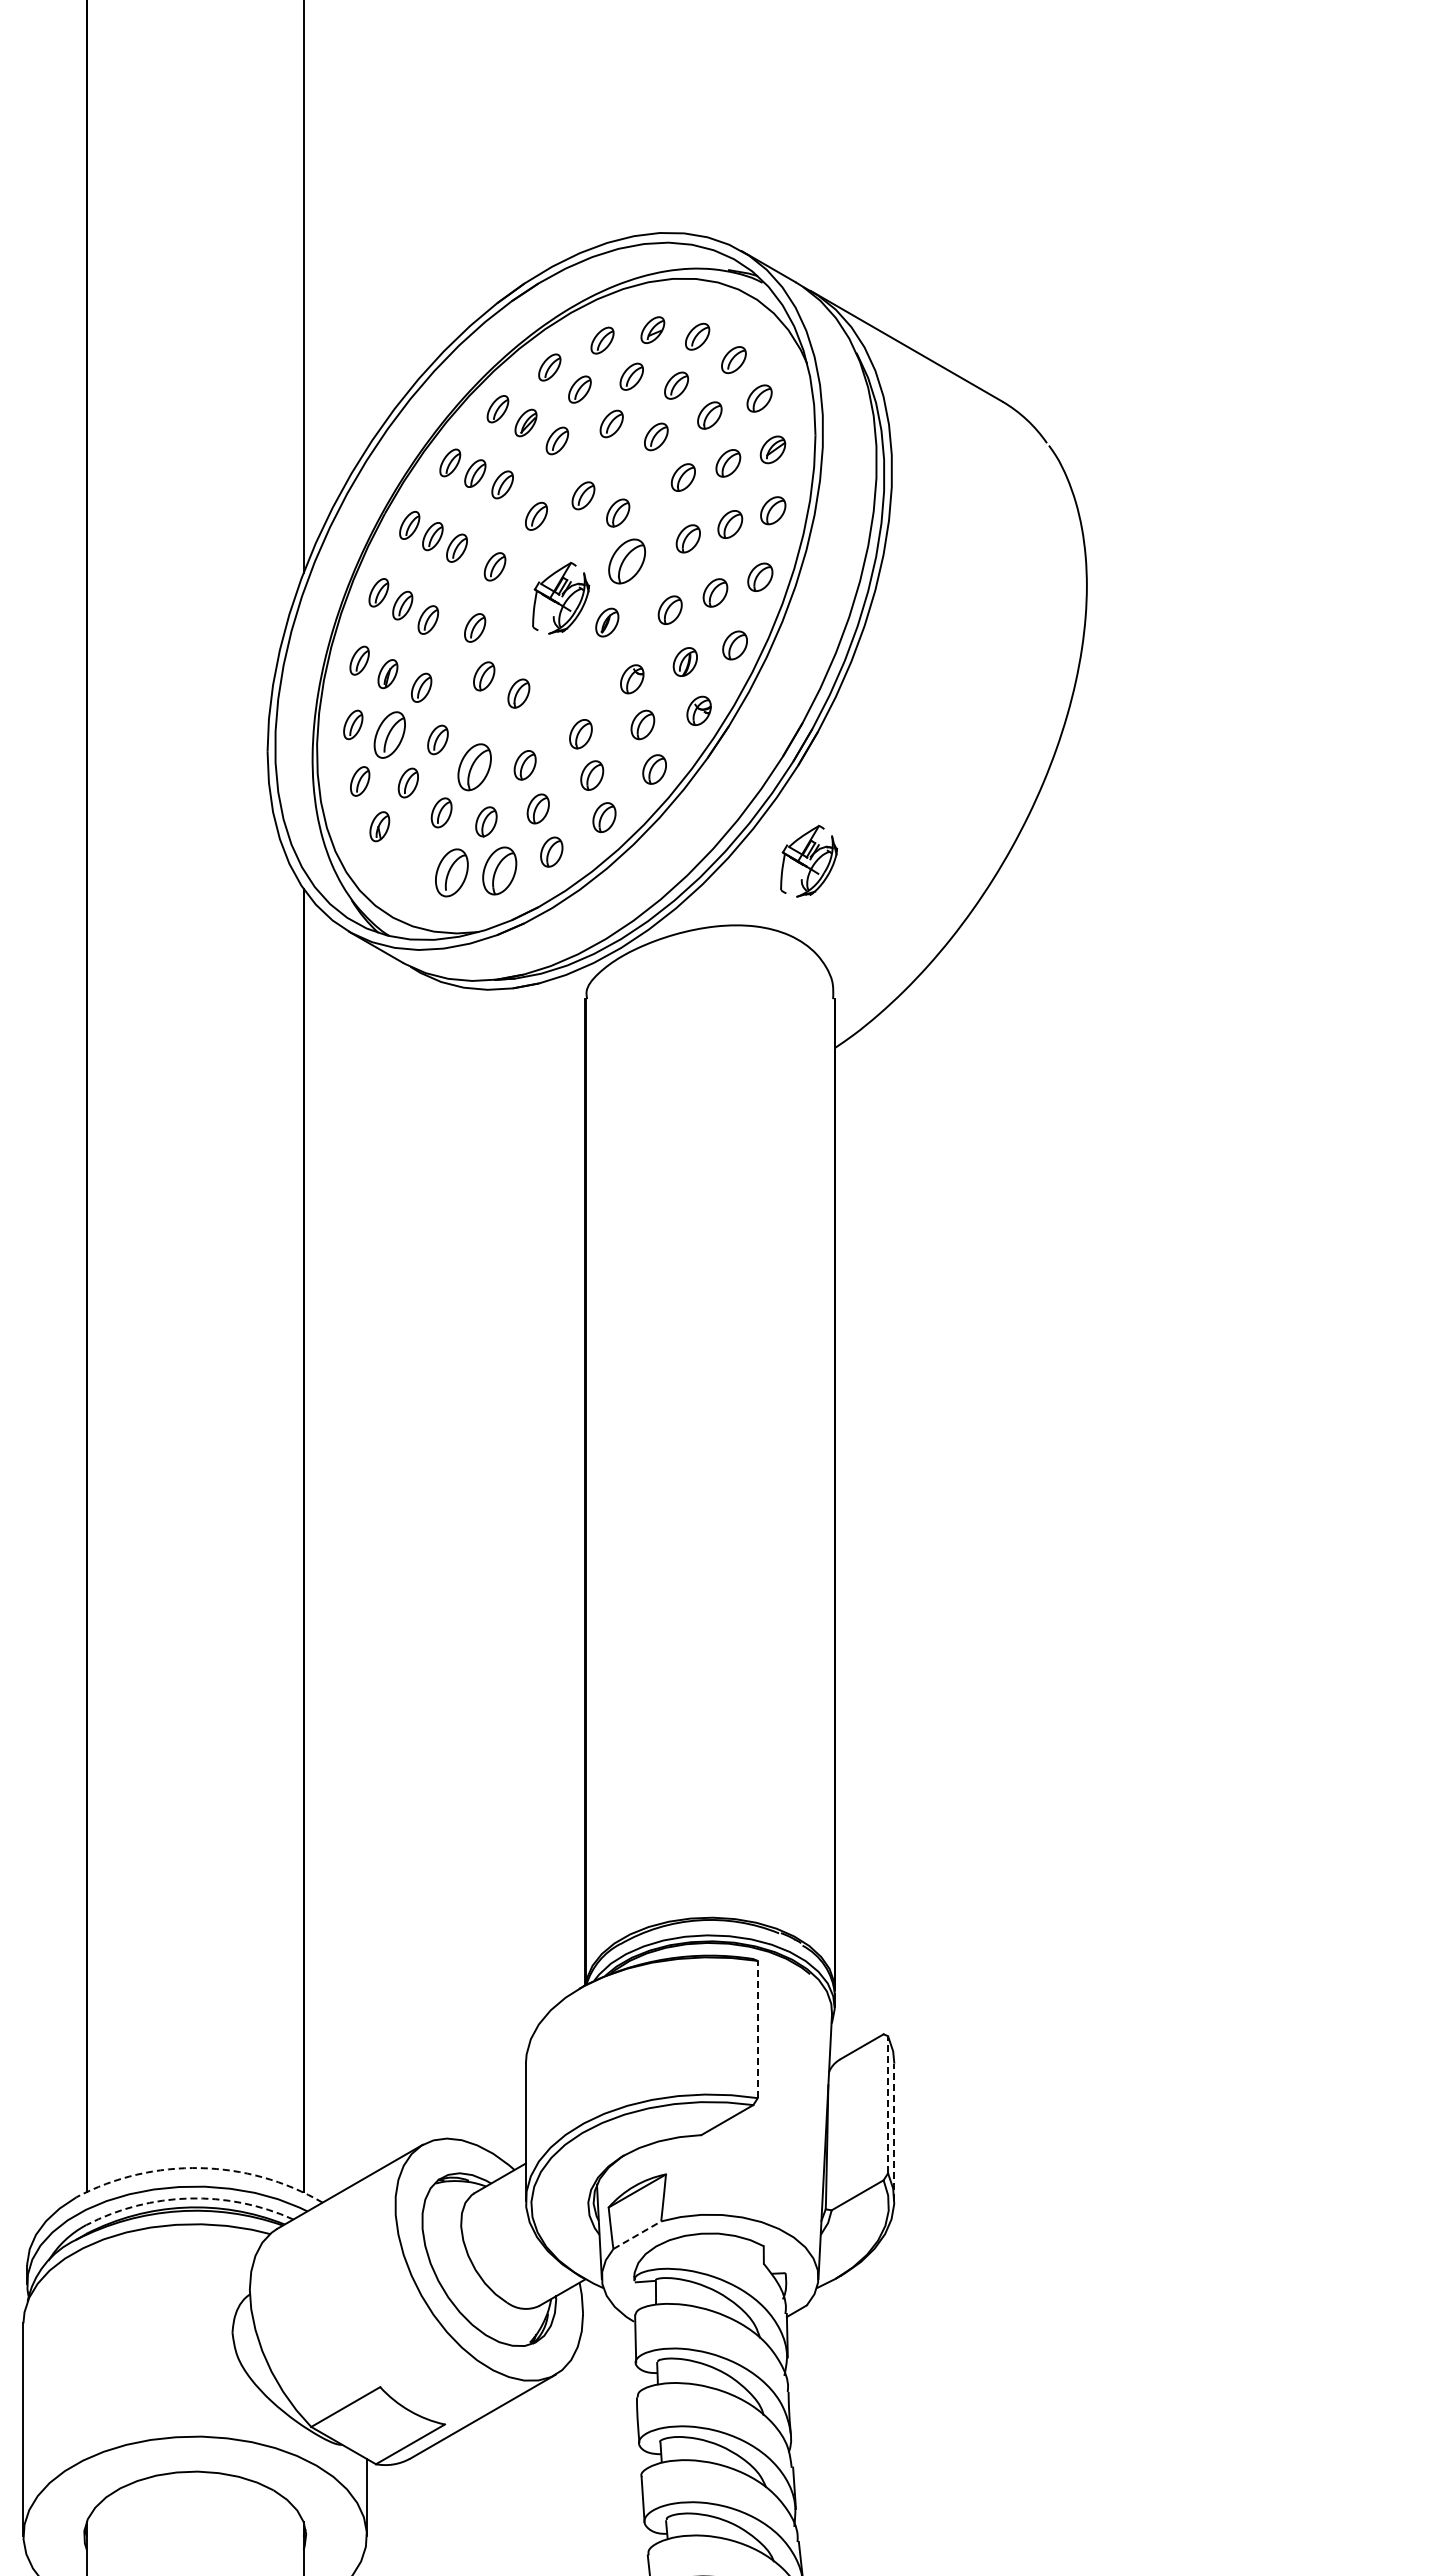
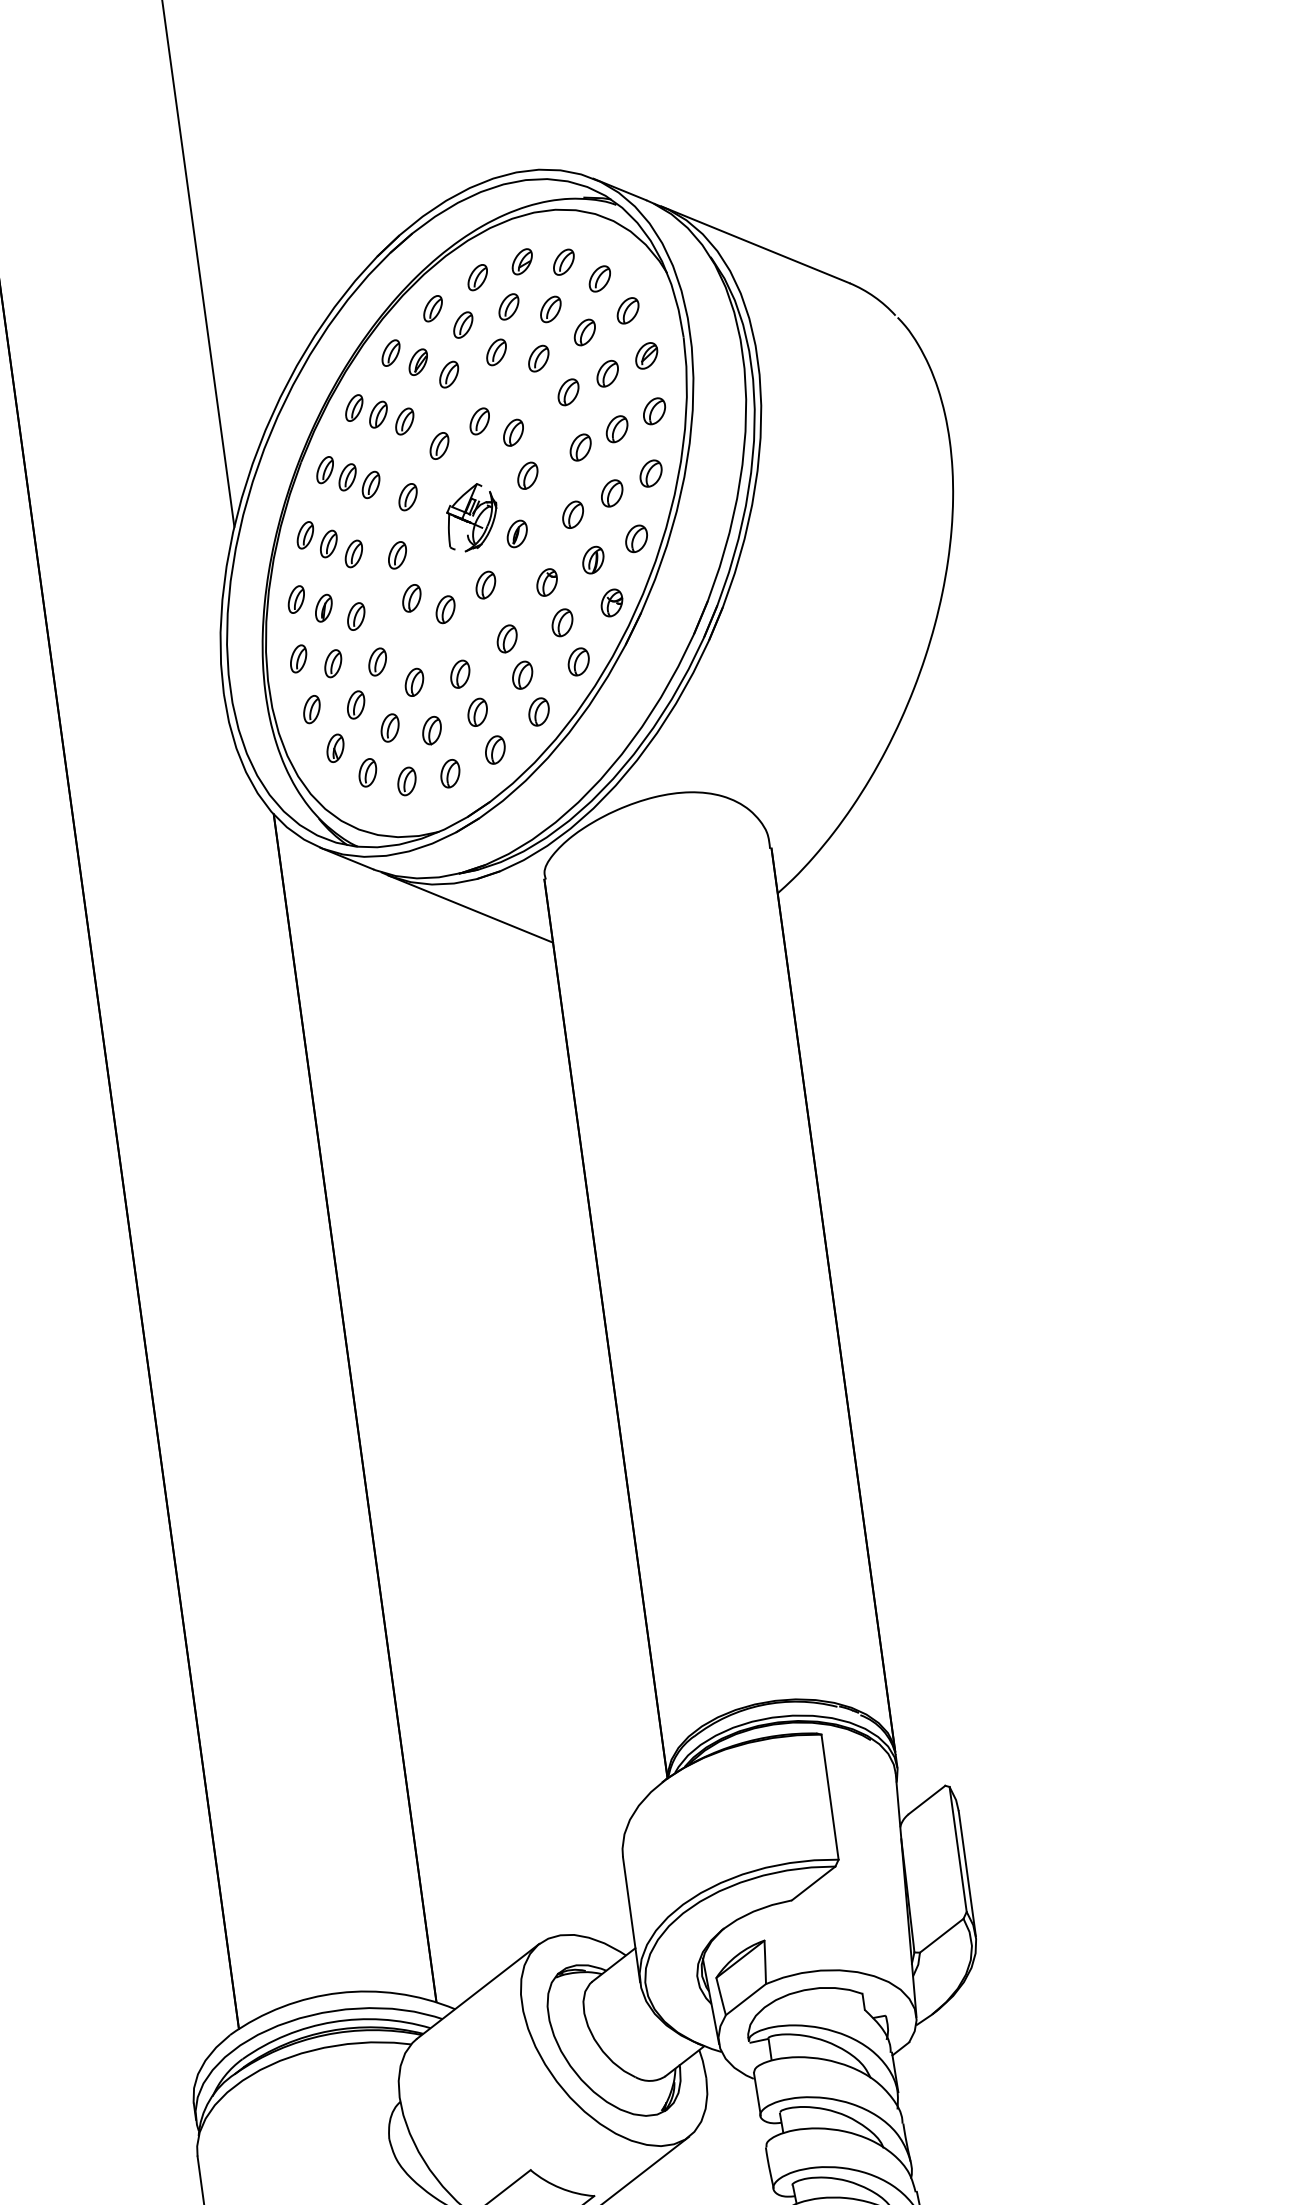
part: (627, 561) -> (528, 475), size x0.62
part: (565, 673) -> (485, 585), added
part: (389, 735) -> (332, 664), size x0.62
part: (474, 767) -> (414, 682), size x0.62
part: (410, 857) -> (367, 772), added
part: (808, 861) -> (730, 726), removed
part: (499, 870) -> (450, 773), size x0.62
part: (451, 872) -> (406, 781), size x0.62
line: (501, 1019) -> (470, 908), added
line: (757, 2029) -> (829, 1797), dashed -> solid
line: (888, 2104) -> (958, 1849), dashed -> solid
line: (894, 2132) -> (967, 1873), dashed -> solid
arc: (200, 2168) -> (339, 1993), dashed -> solid
arc: (189, 2198) -> (333, 2022), dashed -> solid
line: (637, 2235) -> (746, 1999), dashed -> solid

